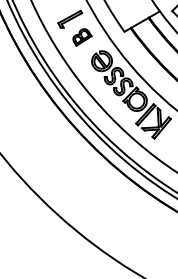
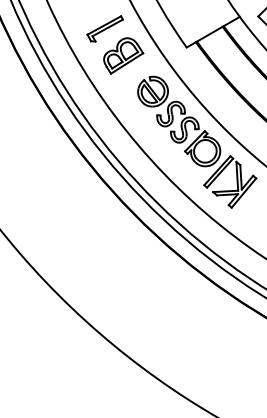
part: (82, 37) -> (123, 56), size x1.43

